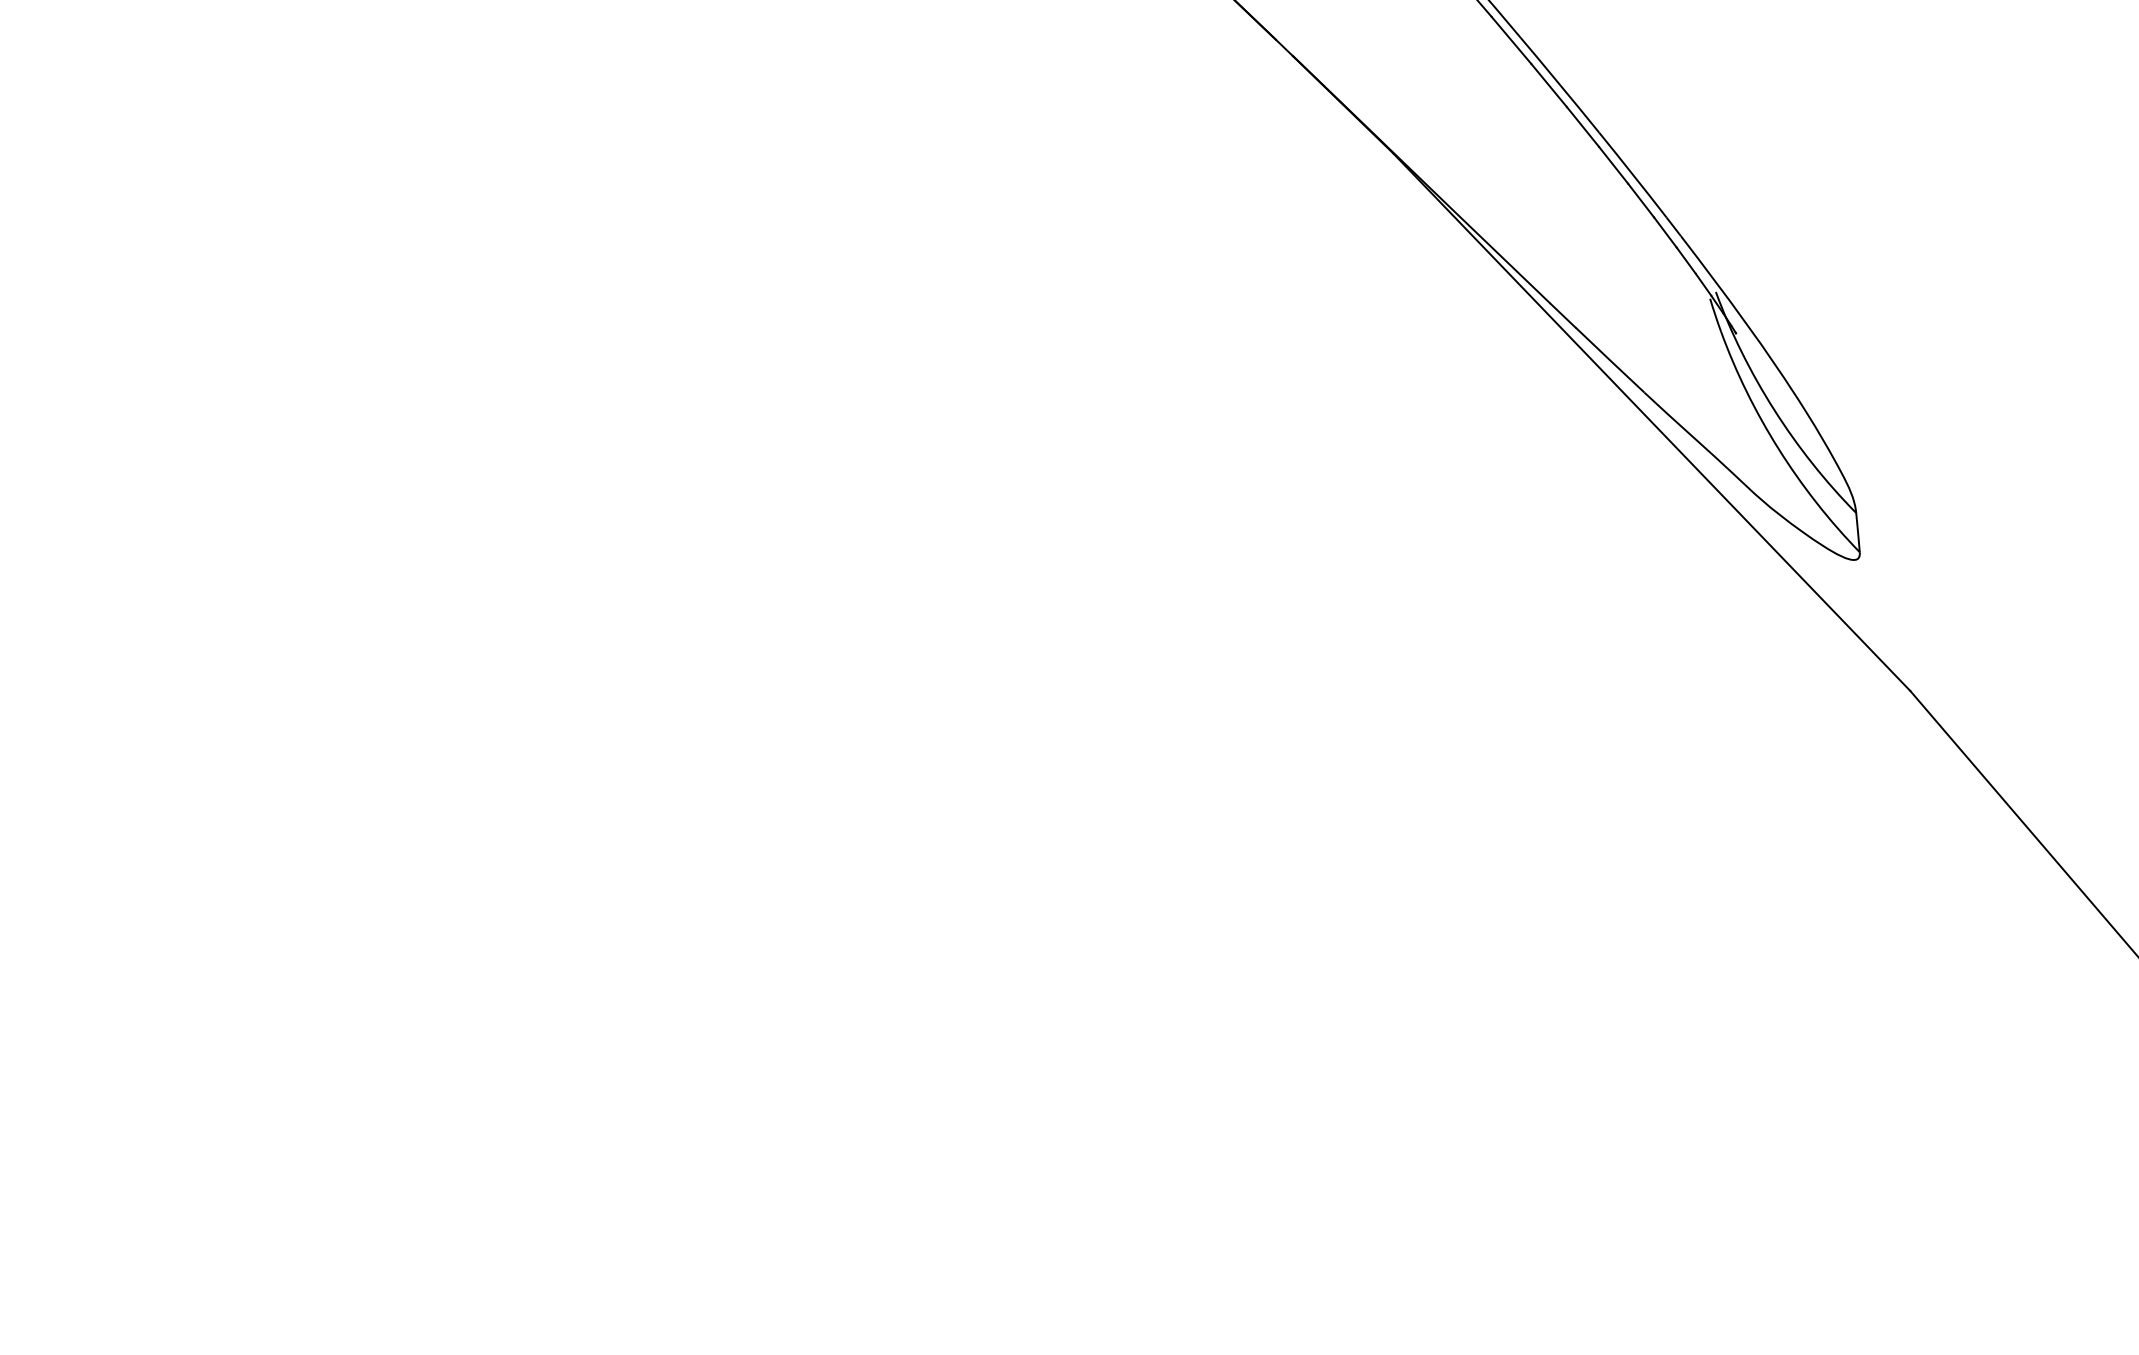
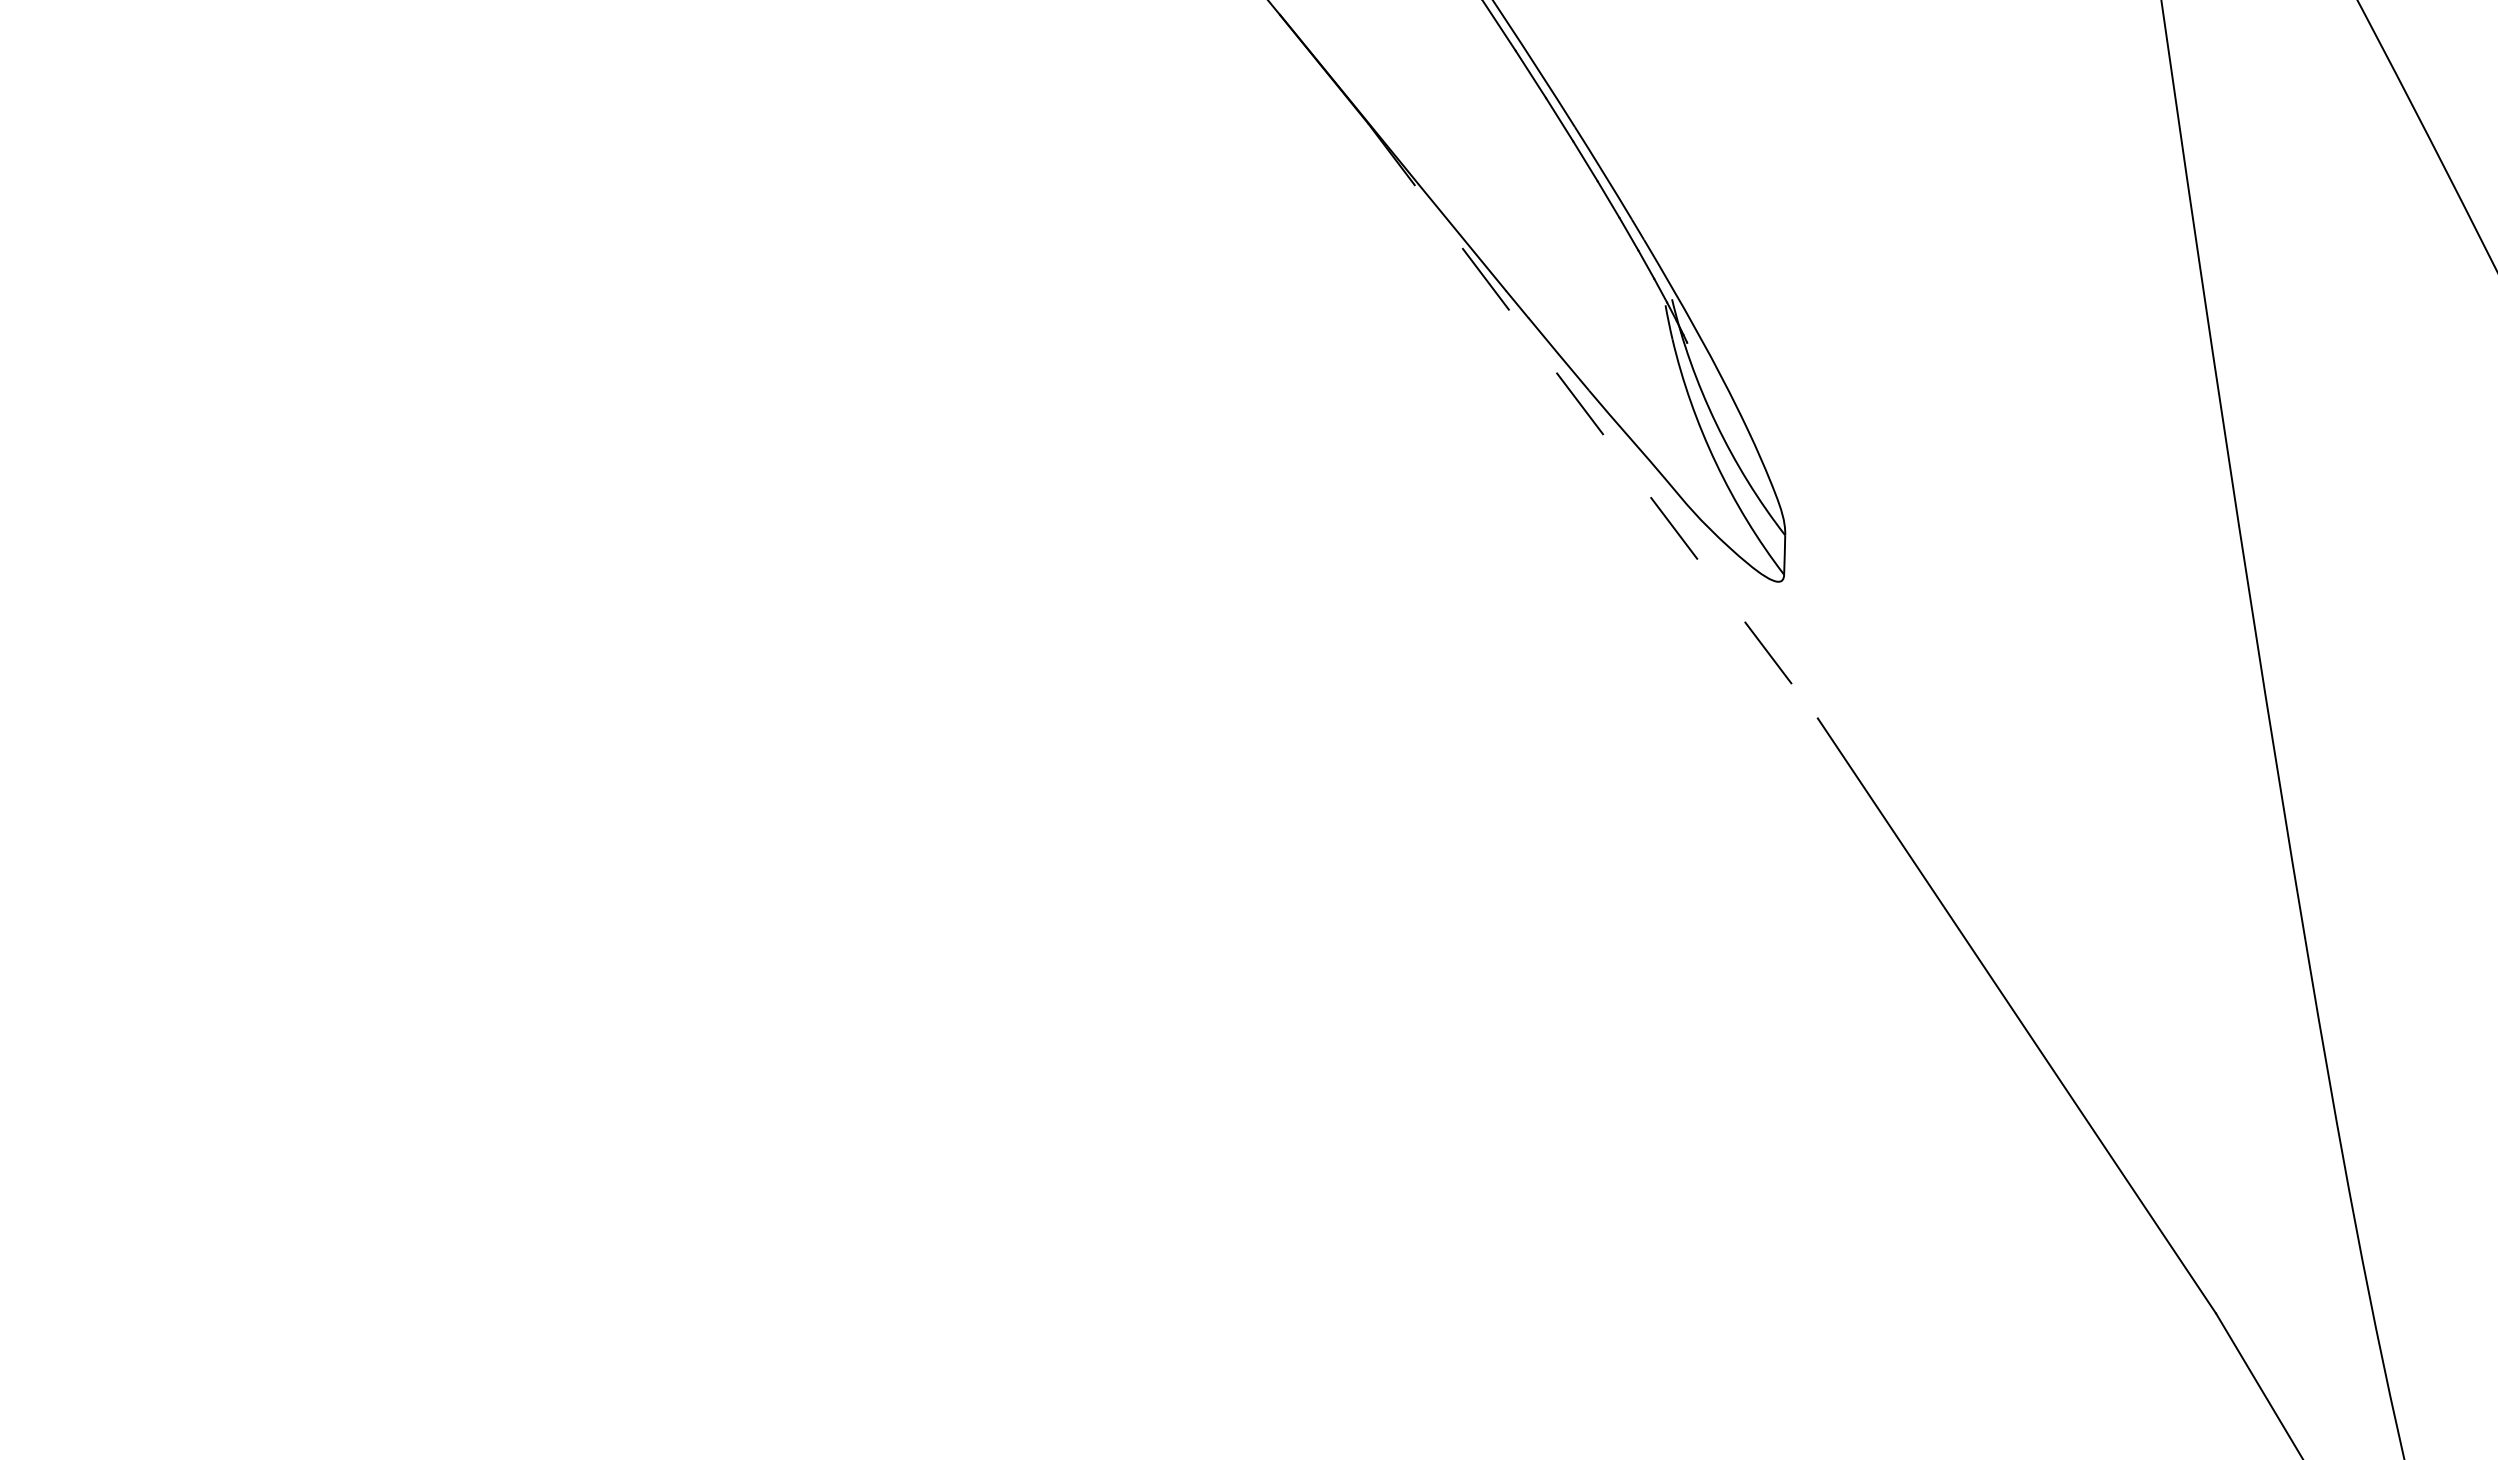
line: (1652, 422) -> (1593, 421), solid -> dashed

